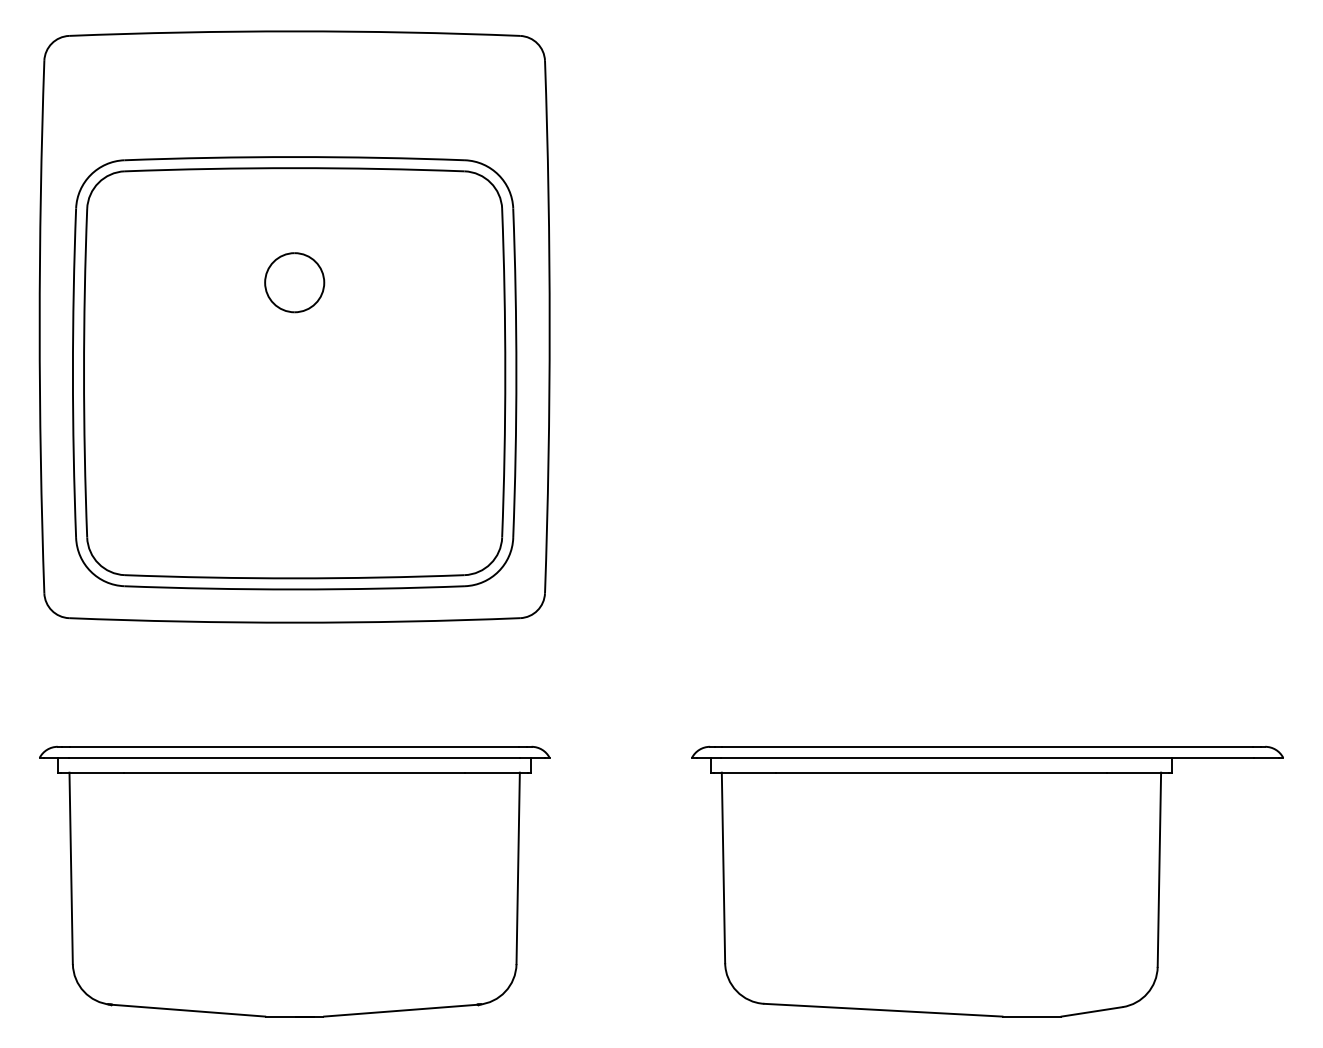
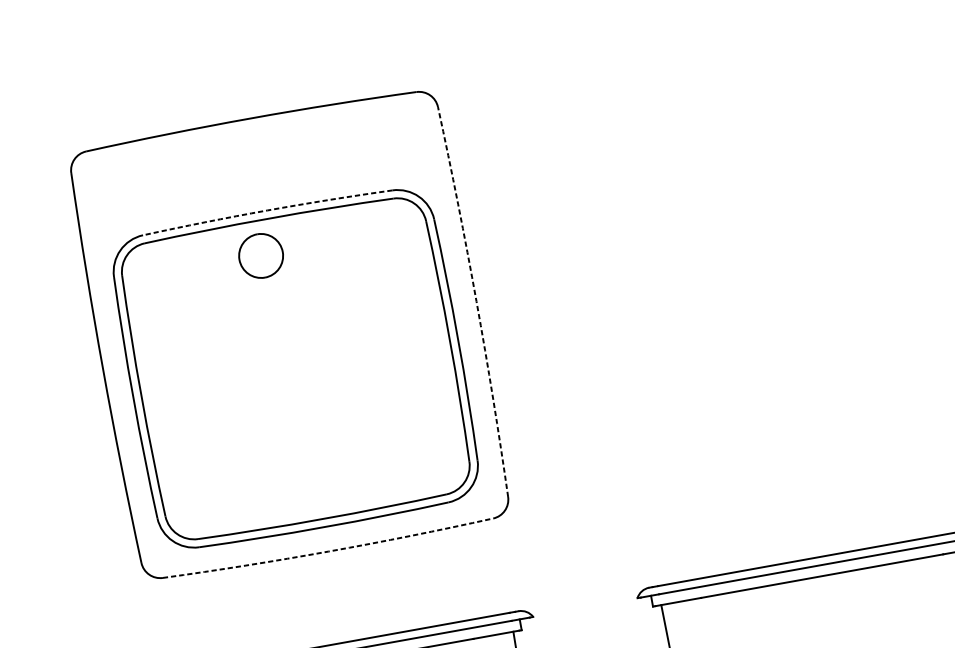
arc: (294, 157) -> (267, 210), solid -> dashed
part: (294, 282) -> (260, 255), moved
arc: (549, 327) -> (476, 301), solid -> dashed
arc: (294, 622) -> (328, 551), solid -> dashed

